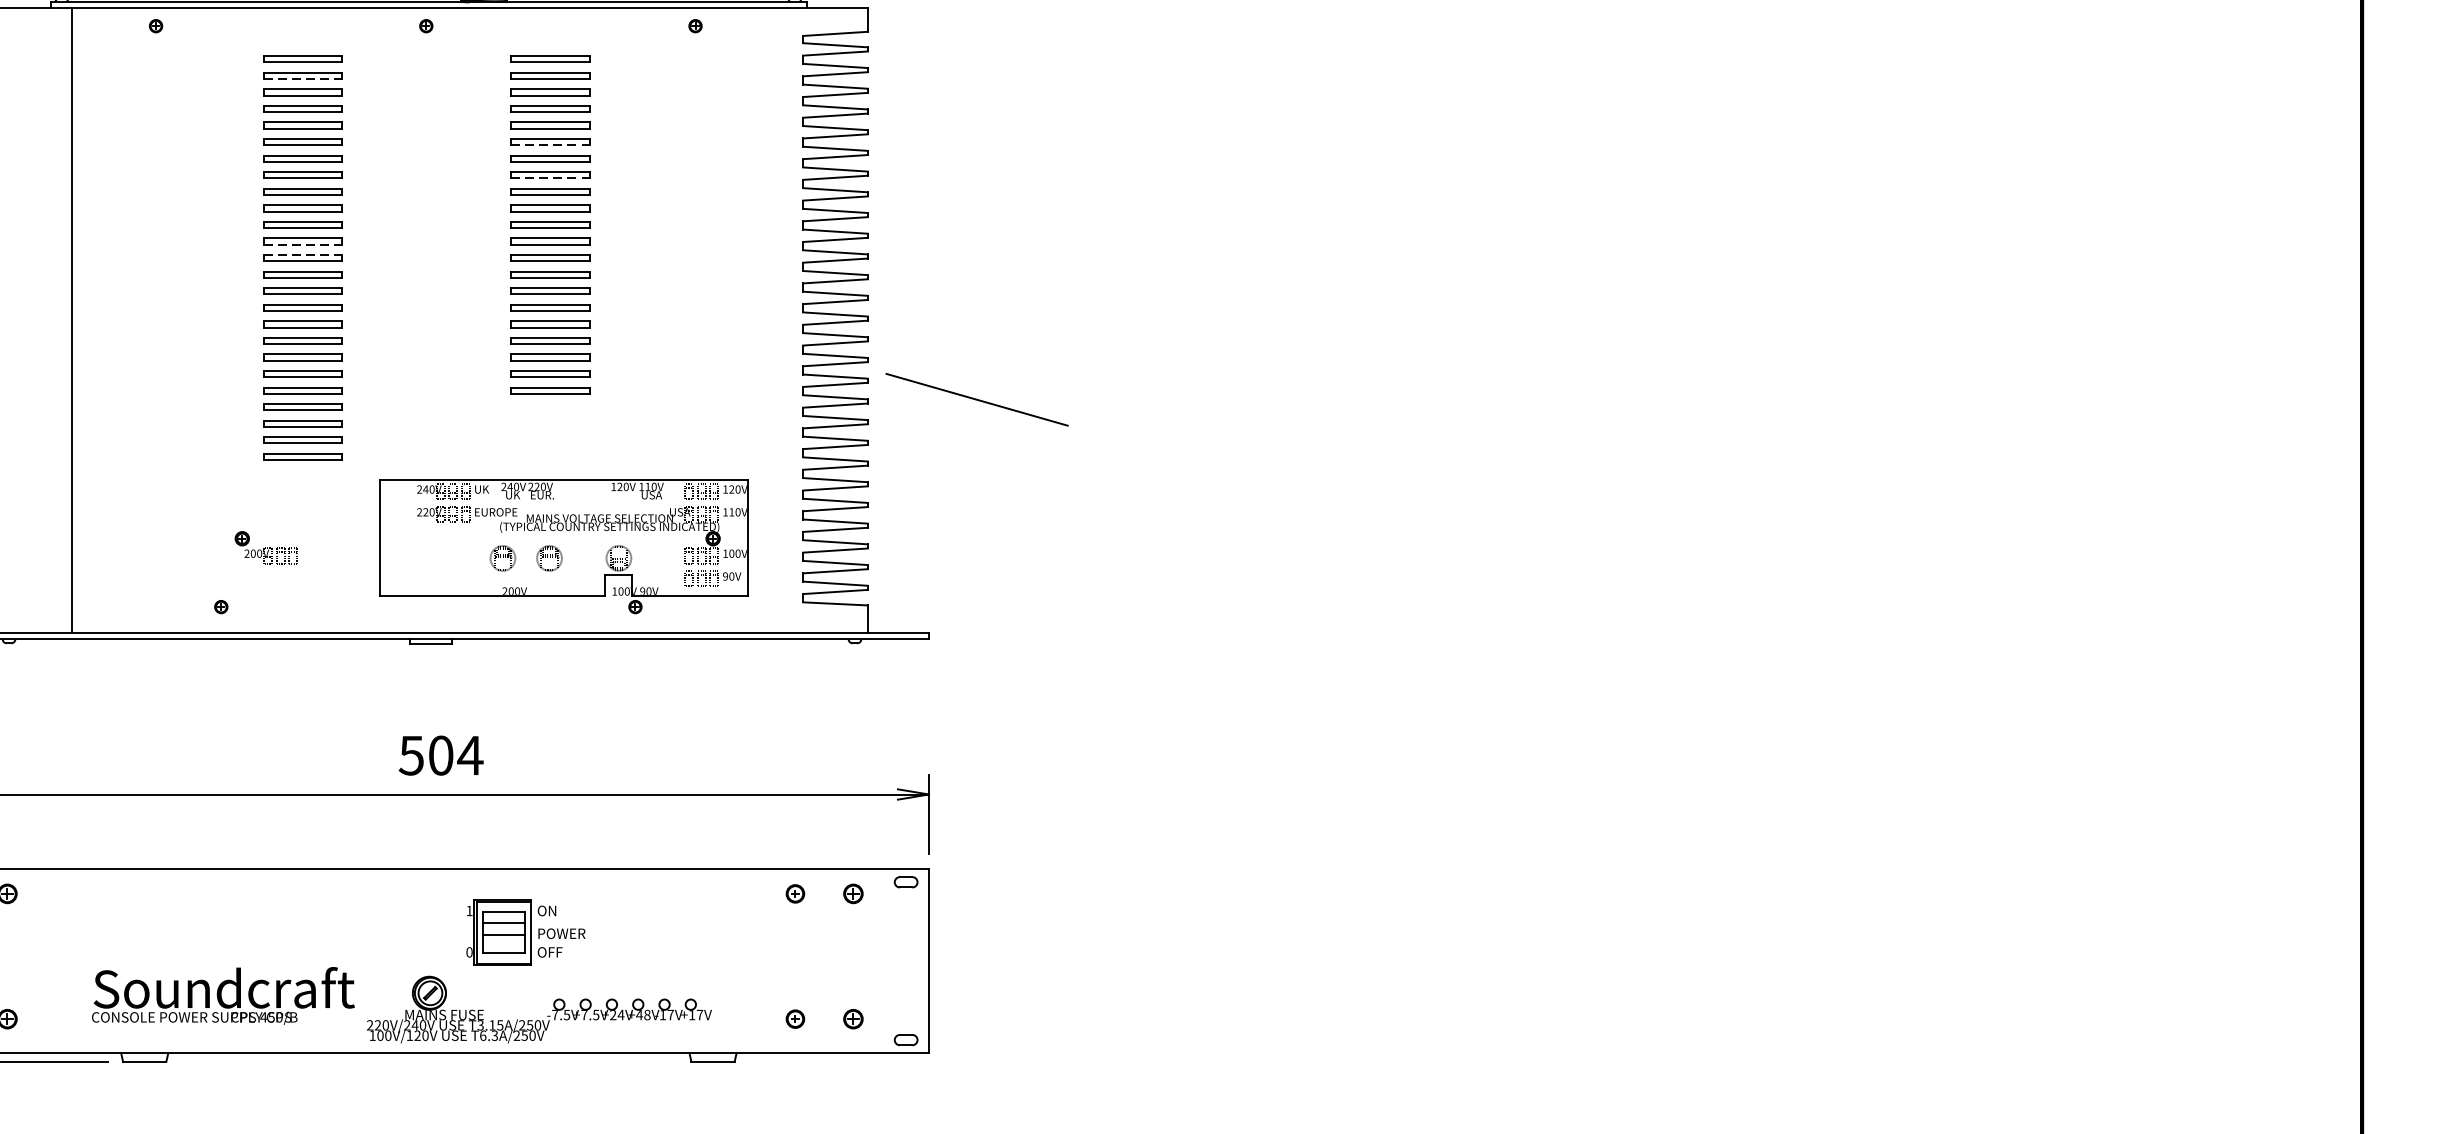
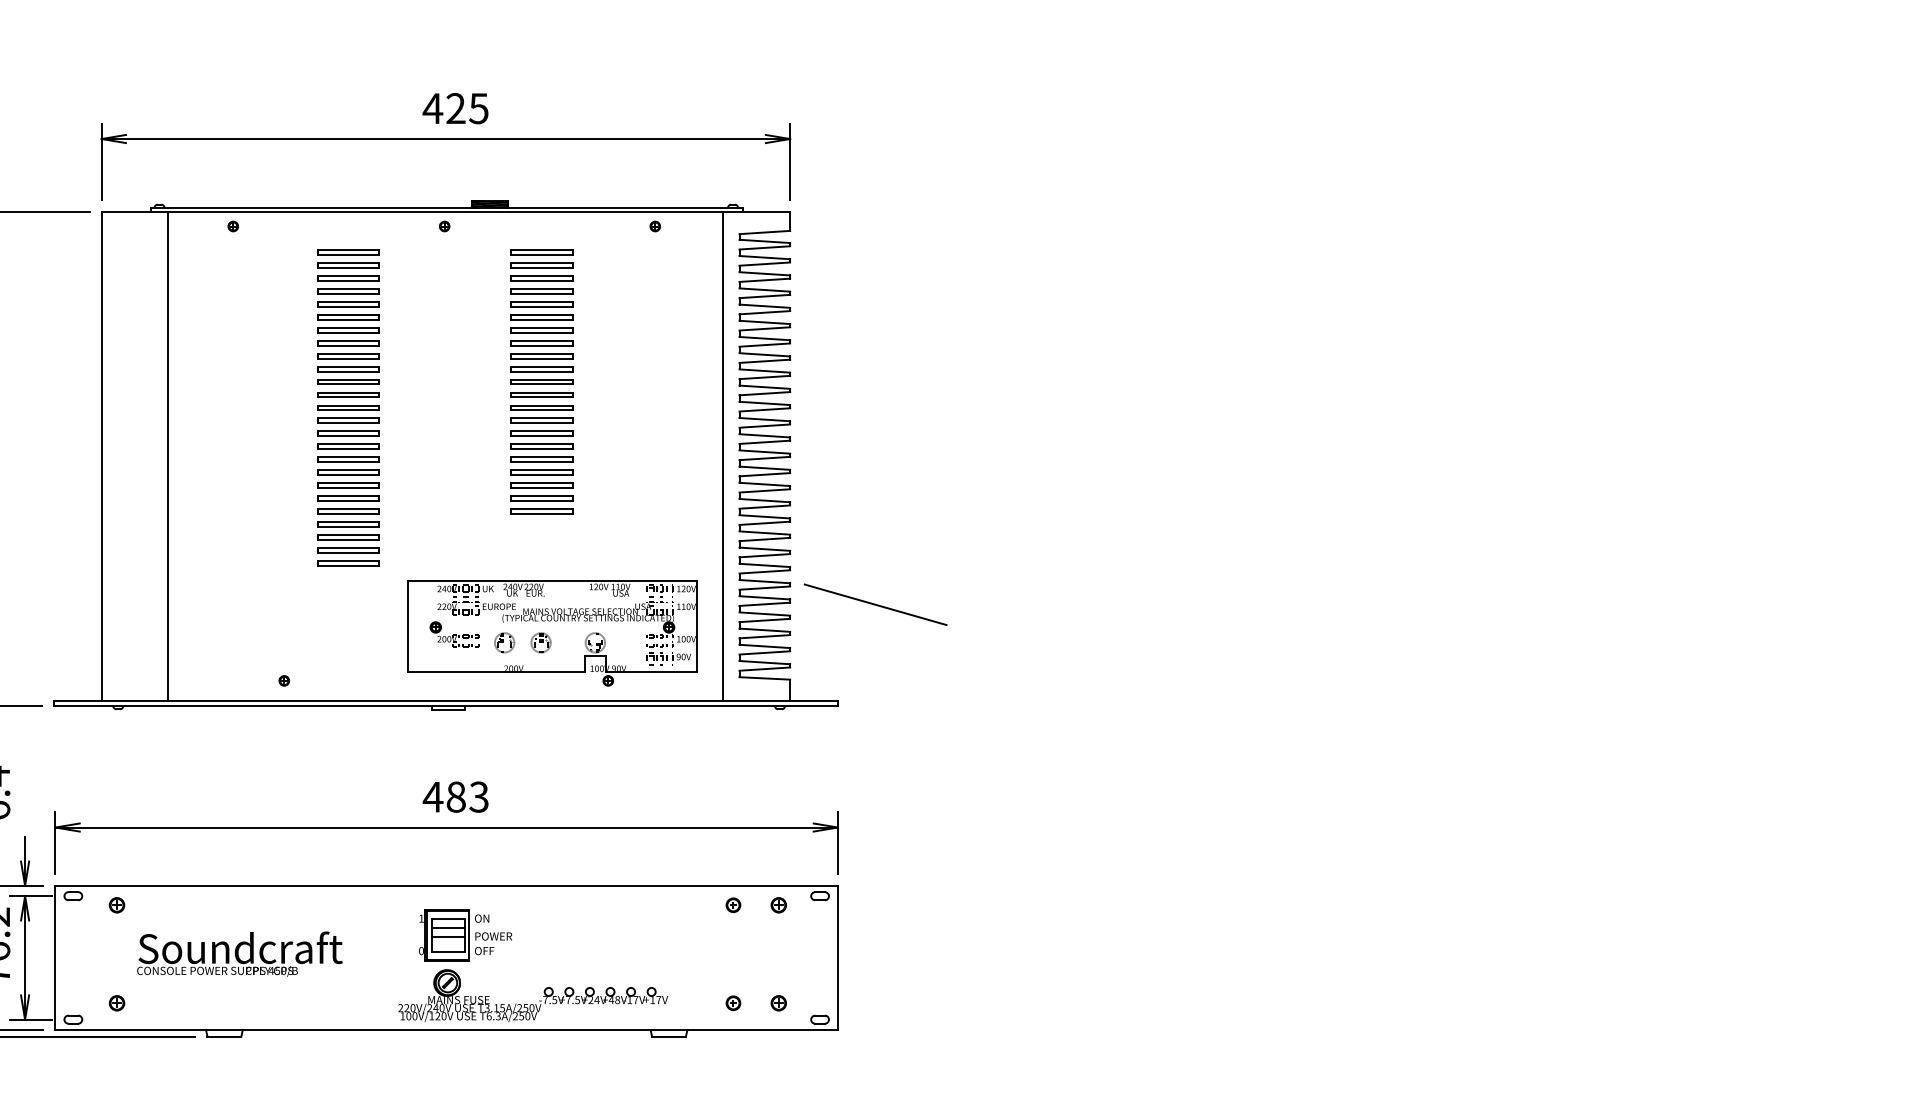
line: (303, 78) -> (348, 267), dashed -> solid
line: (550, 145) -> (541, 319), dashed -> solid
line: (550, 178) -> (541, 345), dashed -> solid
line: (303, 244) -> (348, 397), dashed -> solid
line: (303, 255) -> (348, 405), dashed -> solid
line: (782, 320) -> (723, 456), added
line: (977, 399) -> (875, 604), moved
part: (266, 547) -> (454, 634), moved
text: (440, 754) -> (455, 796), 504 -> 483
part: (525, 932) -> (465, 935), moved
text: (222, 995) -> (239, 953), moved

